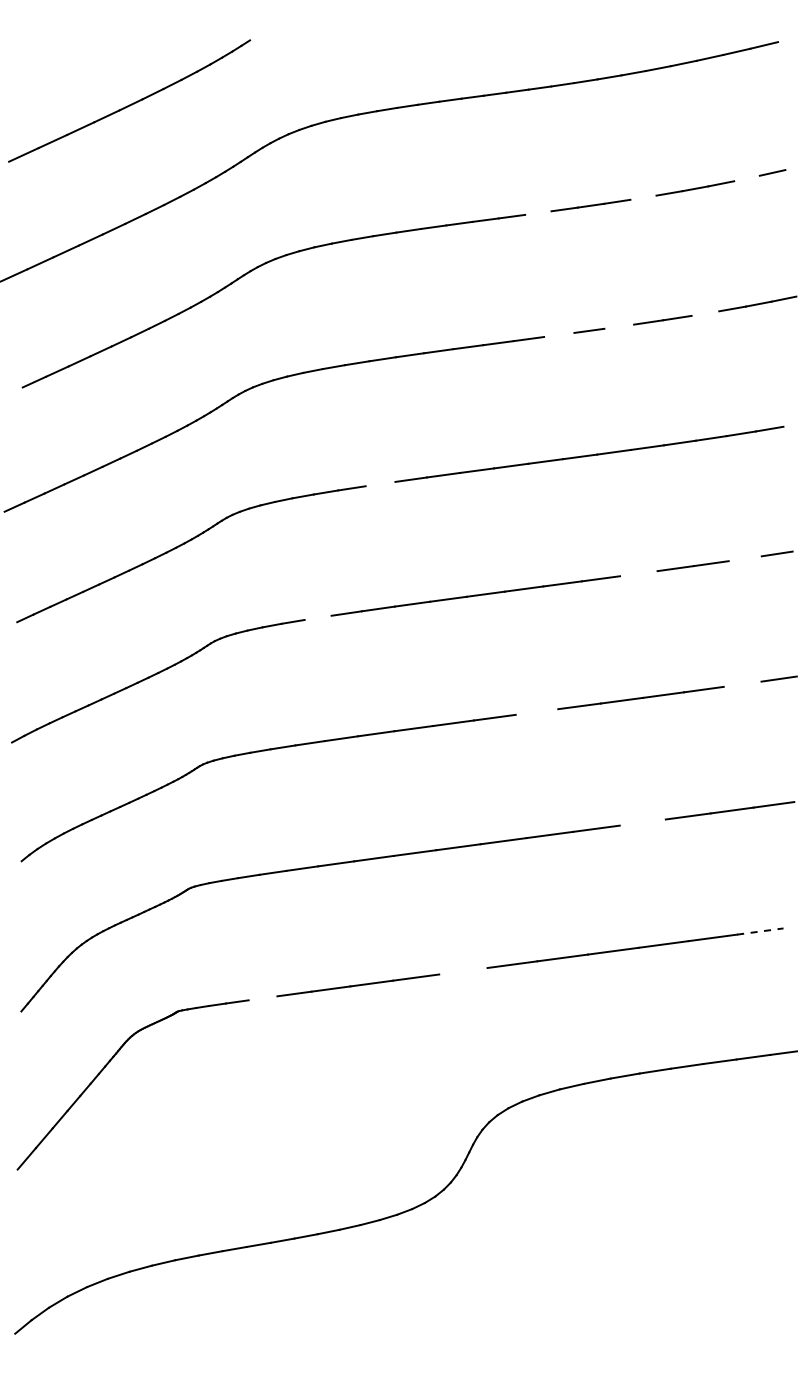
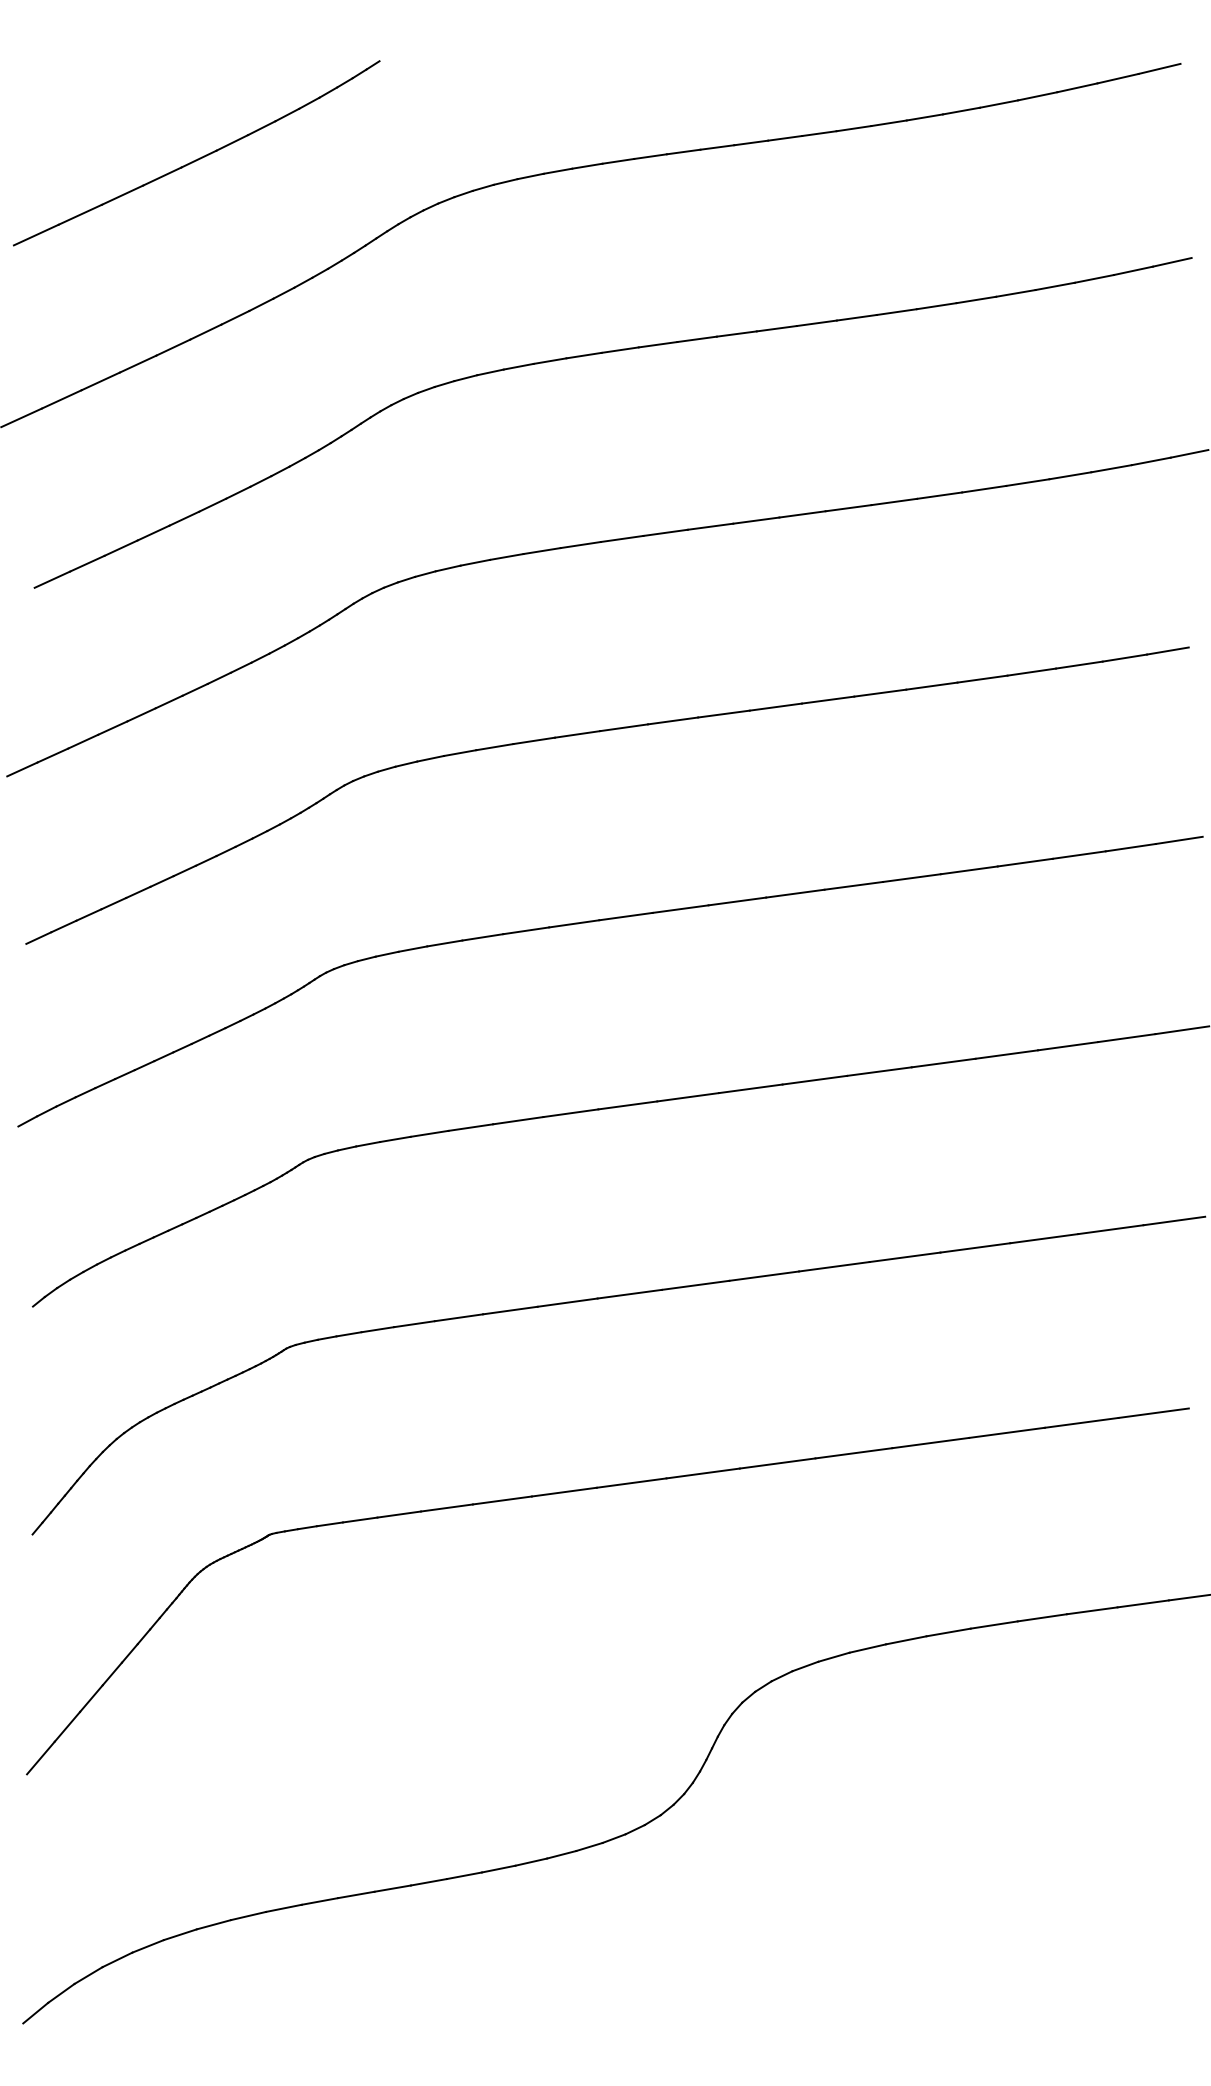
line: (746, 178) -> (1132, 270), added
line: (643, 197) -> (976, 299), added
line: (538, 212) -> (817, 322), added
line: (705, 313) -> (1070, 475), added
line: (619, 326) -> (940, 495), added
line: (559, 334) -> (848, 507), added
line: (380, 483) -> (577, 733), added
line: (744, 558) -> (1129, 847), added
line: (638, 573) -> (968, 870), added
line: (317, 617) -> (481, 936), added
line: (742, 683) -> (1126, 1036), added
line: (536, 711) -> (814, 1079), added
line: (642, 822) -> (974, 1247), added
line: (760, 931) -> (1153, 1413), dashed -> solid
line: (463, 971) -> (703, 1473), added
line: (262, 998) -> (398, 1514), added

